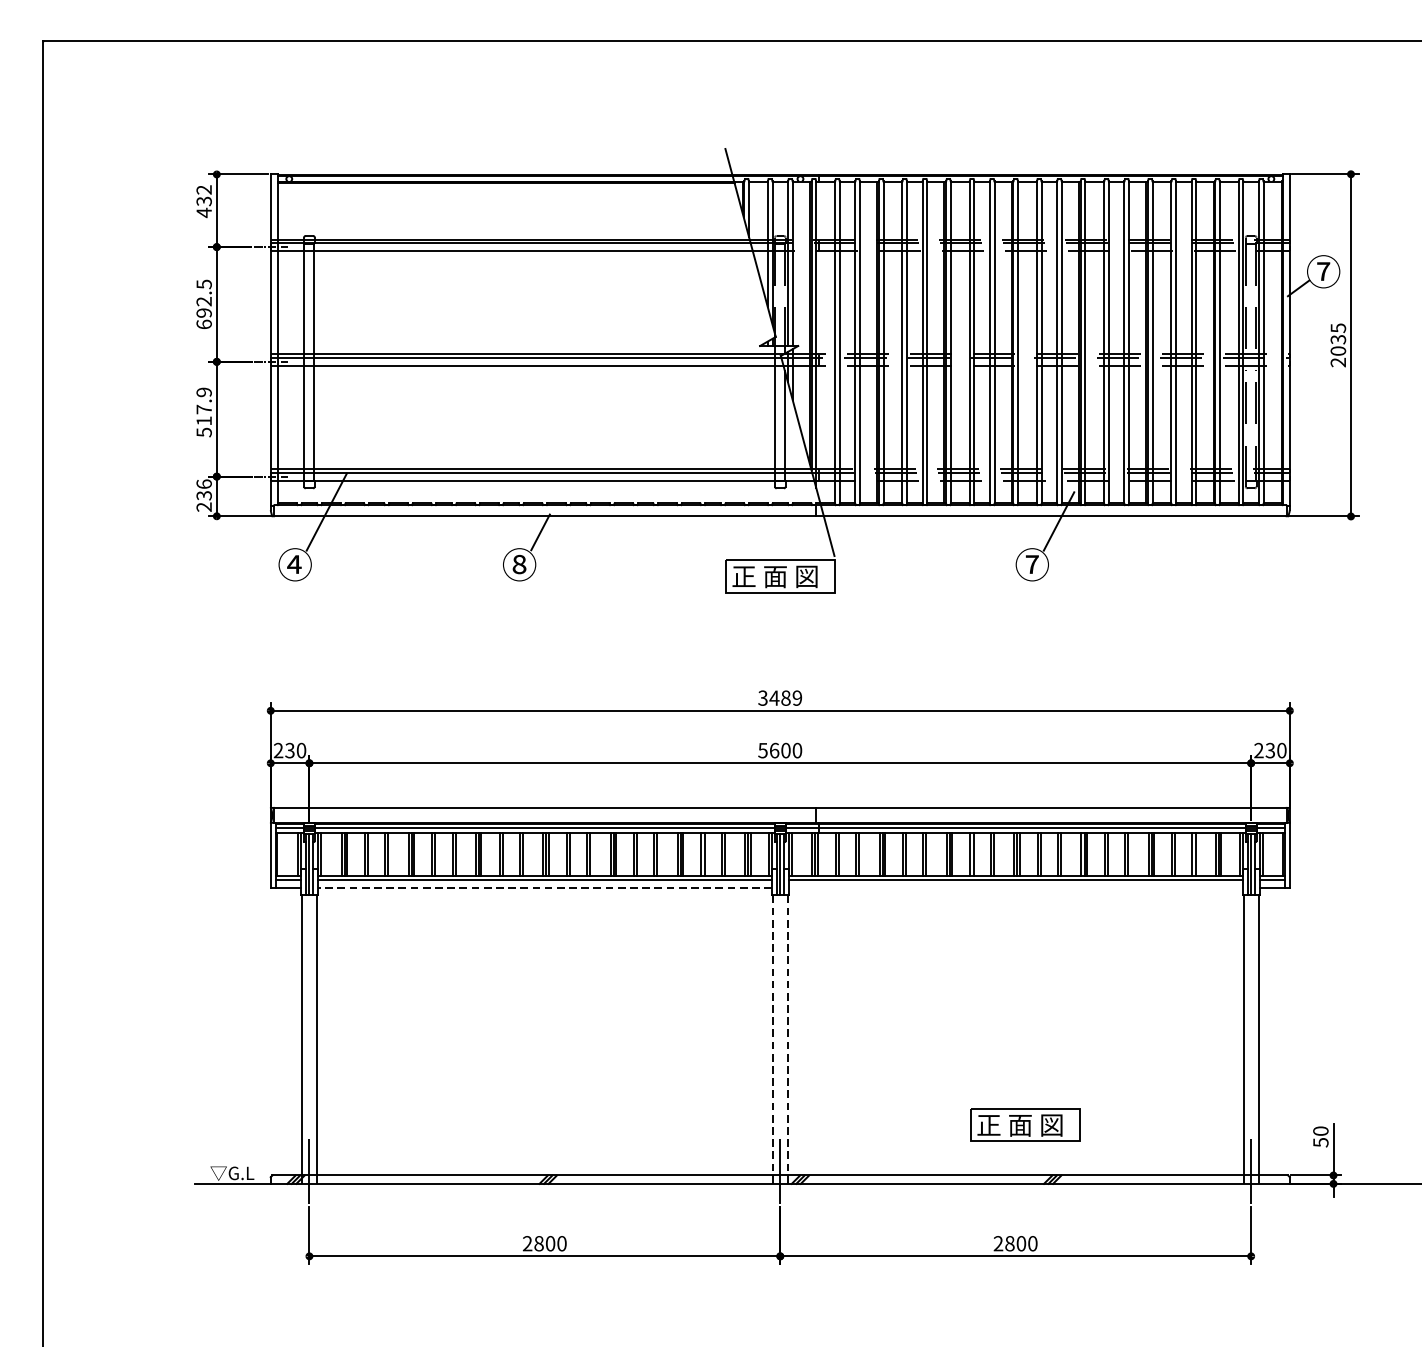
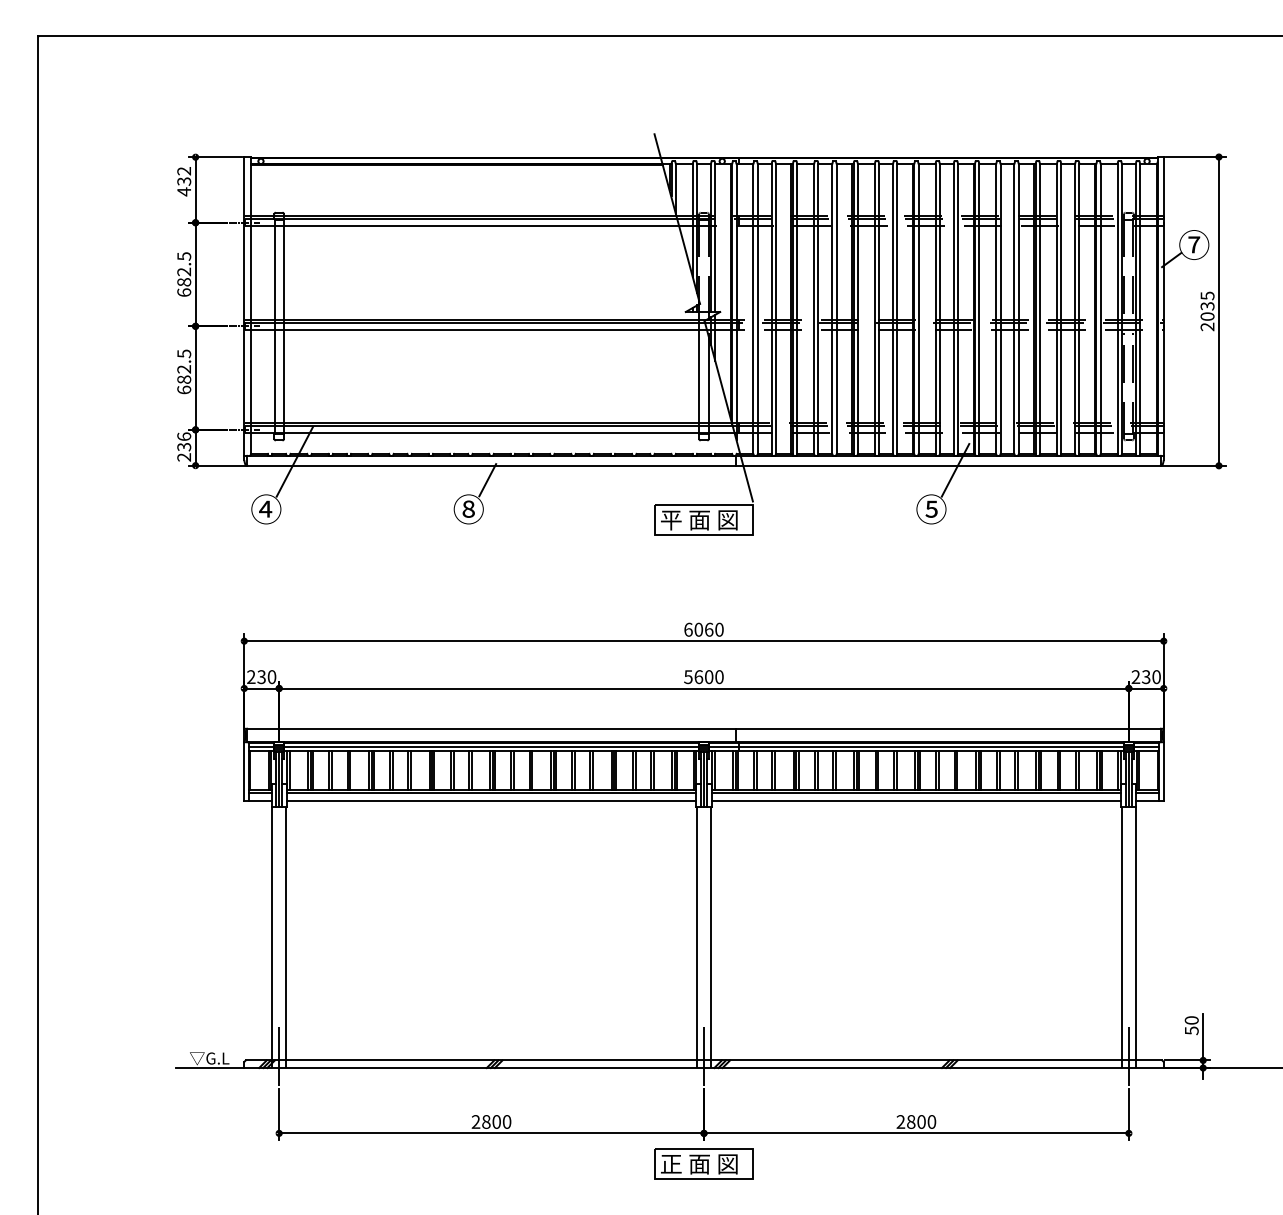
text: (204, 313) -> (184, 282), 692.5 -> 682.5
text: (204, 411) -> (184, 371), 517.9 -> 682.5
text: (1032, 563) -> (931, 508), ⑦ -> ⑤
text: (744, 577) -> (671, 520), 正 面 図 -> 平 面 図
text: (779, 697) -> (703, 629), 3489 -> 6060
line: (544, 887) -> (491, 800), dashed -> solid
line: (1015, 887) -> (916, 800), added
line: (773, 1035) -> (697, 934), dashed -> solid
line: (787, 1035) -> (710, 934), dashed -> solid
part: (1024, 1124) -> (703, 1163), moved

